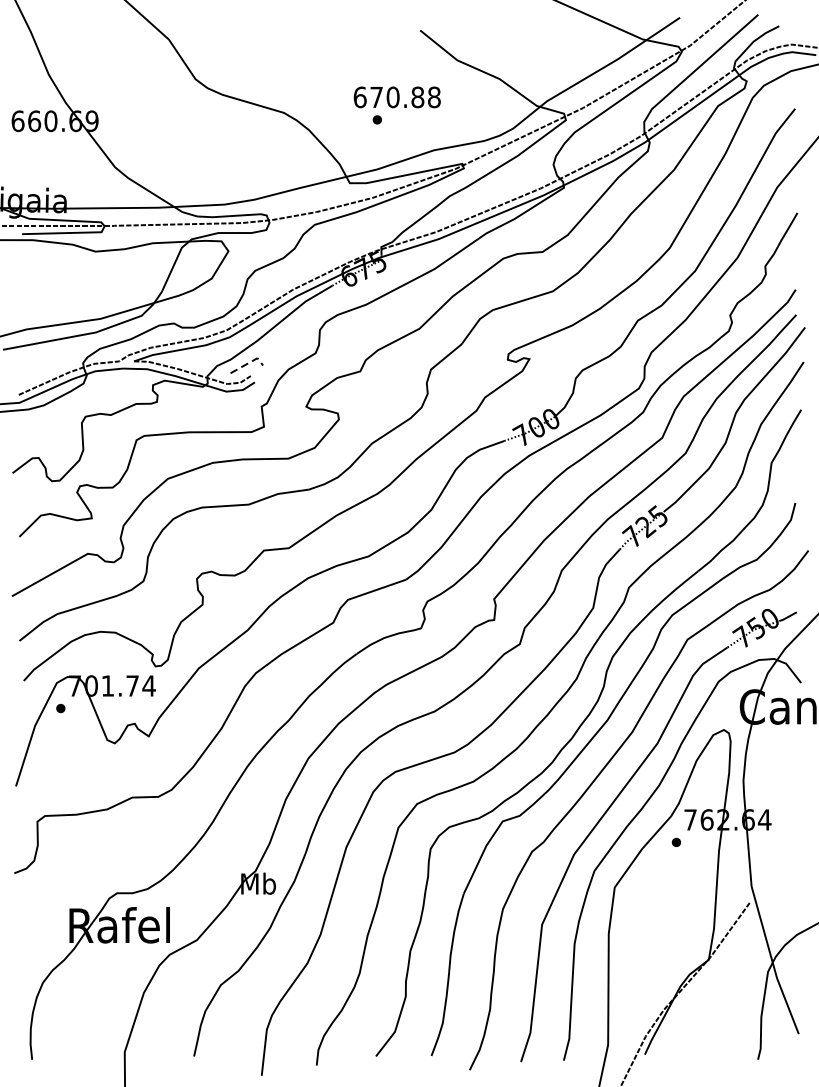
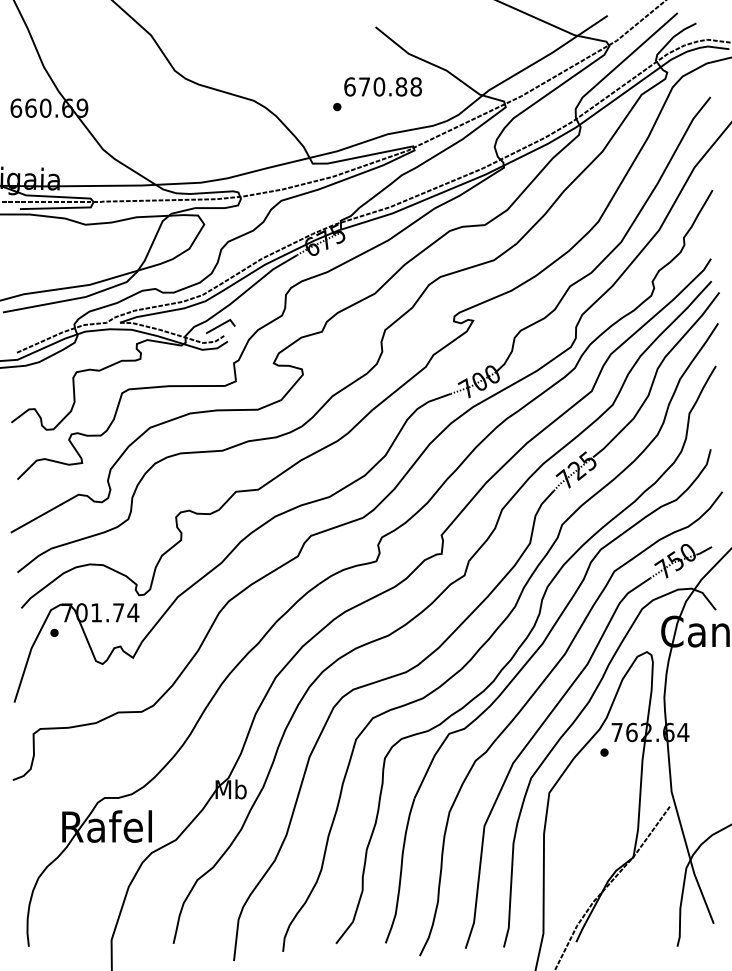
text: (396, 96) -> (382, 86), moved
line: (248, 363) -> (222, 324), dashed -> solid

